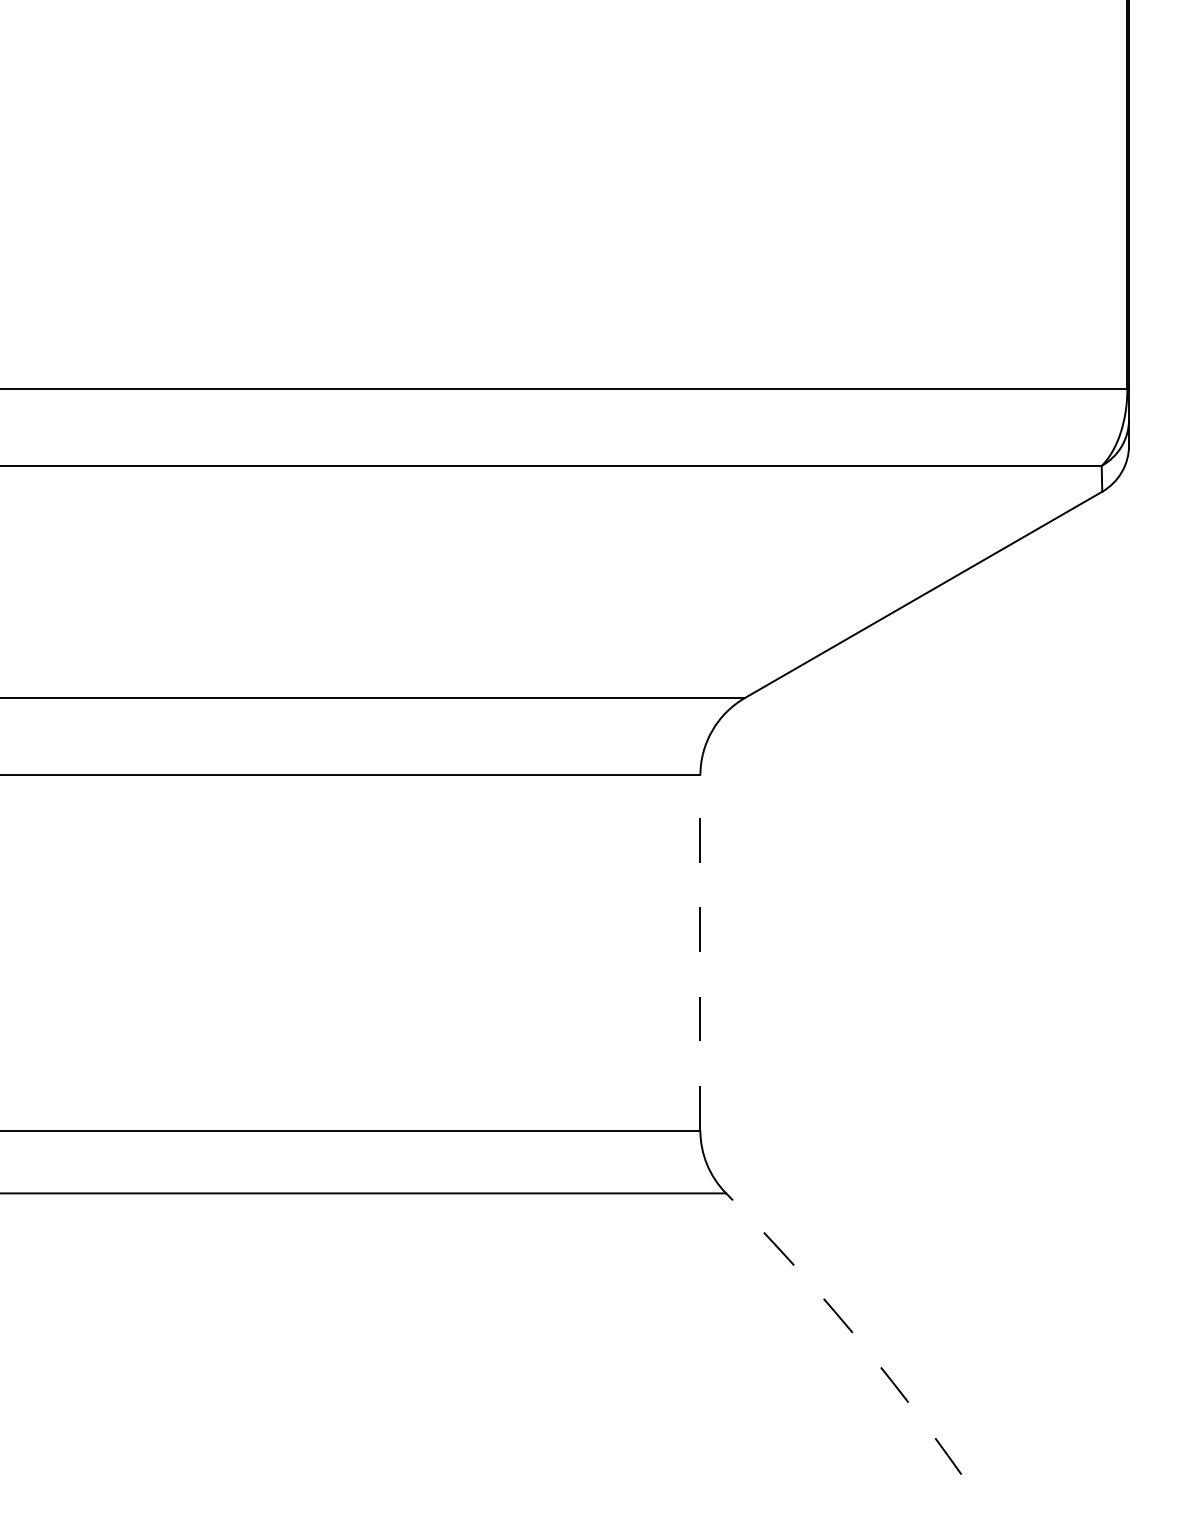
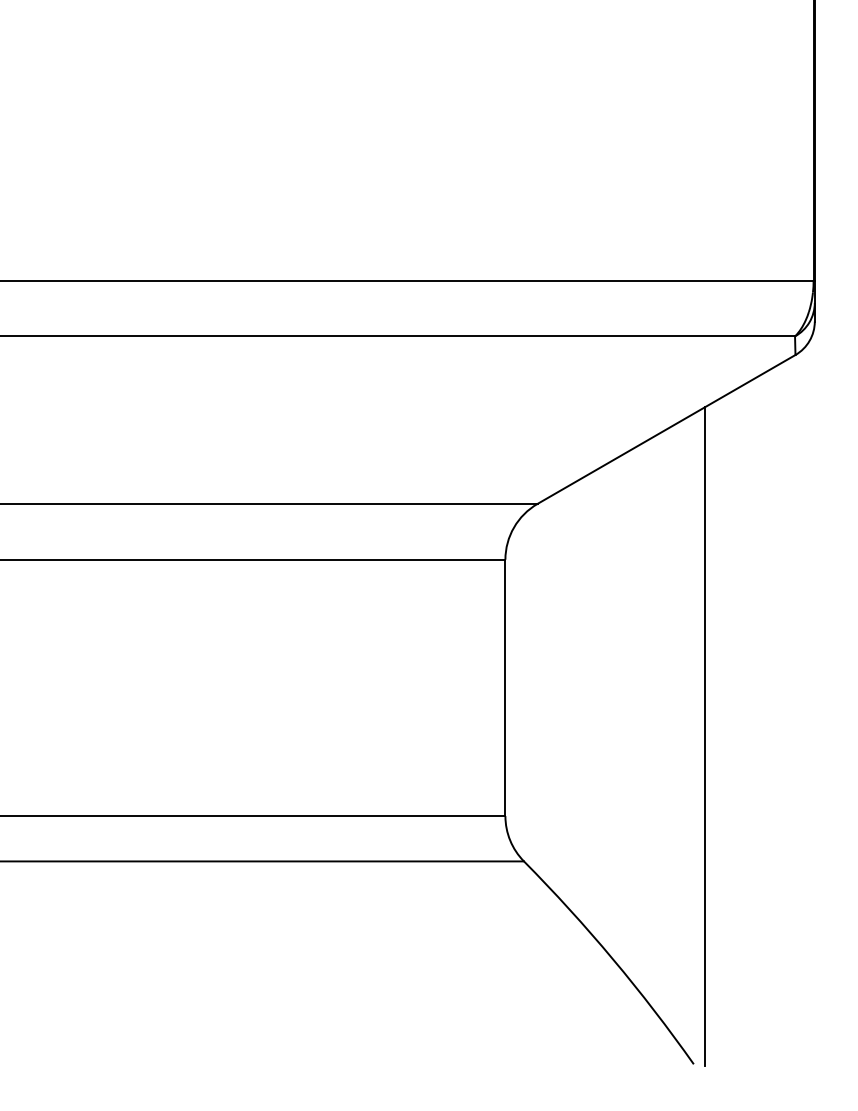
line: (700, 952) -> (505, 687), dashed -> solid
line: (977, 1020) -> (705, 736), added
arc: (850, 1329) -> (613, 959), dashed -> solid

